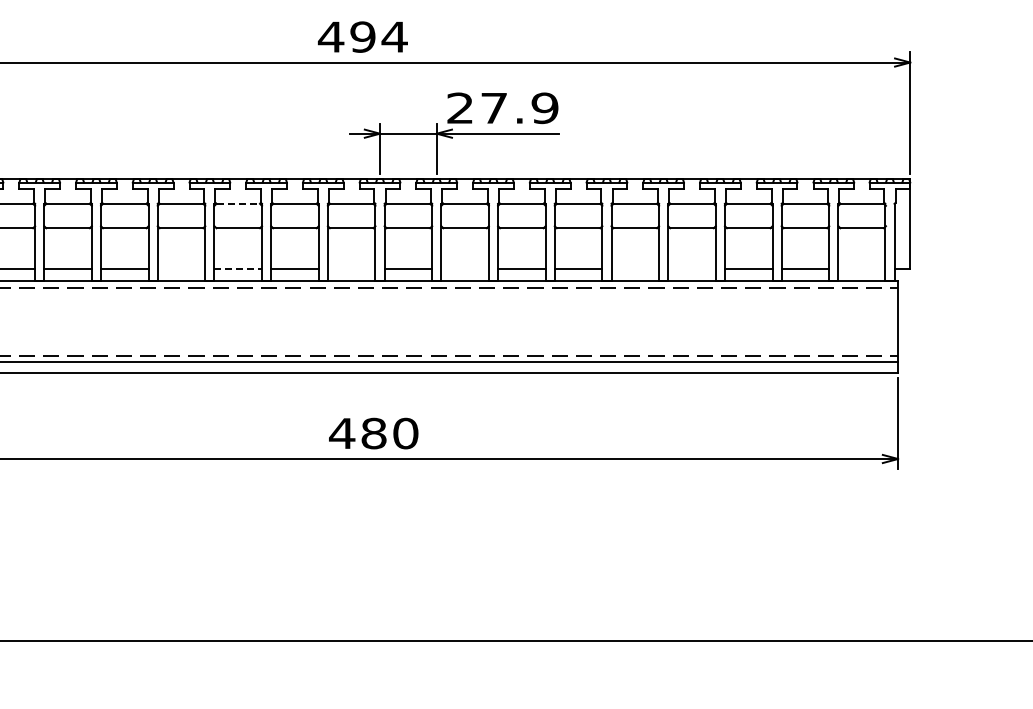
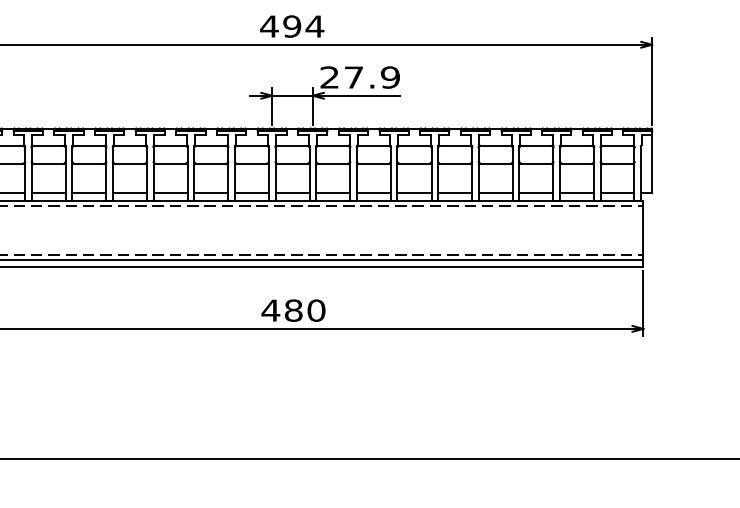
text: (362, 36) -> (291, 26), moved
line: (238, 203) -> (170, 145), dashed -> solid
line: (181, 268) -> (129, 192), added
line: (238, 268) -> (170, 192), dashed -> solid
line: (351, 268) -> (251, 192), added
line: (464, 268) -> (332, 192), added
line: (635, 268) -> (455, 192), added
line: (691, 268) -> (495, 192), added
line: (861, 268) -> (617, 192), added
text: (373, 433) -> (293, 310), moved

